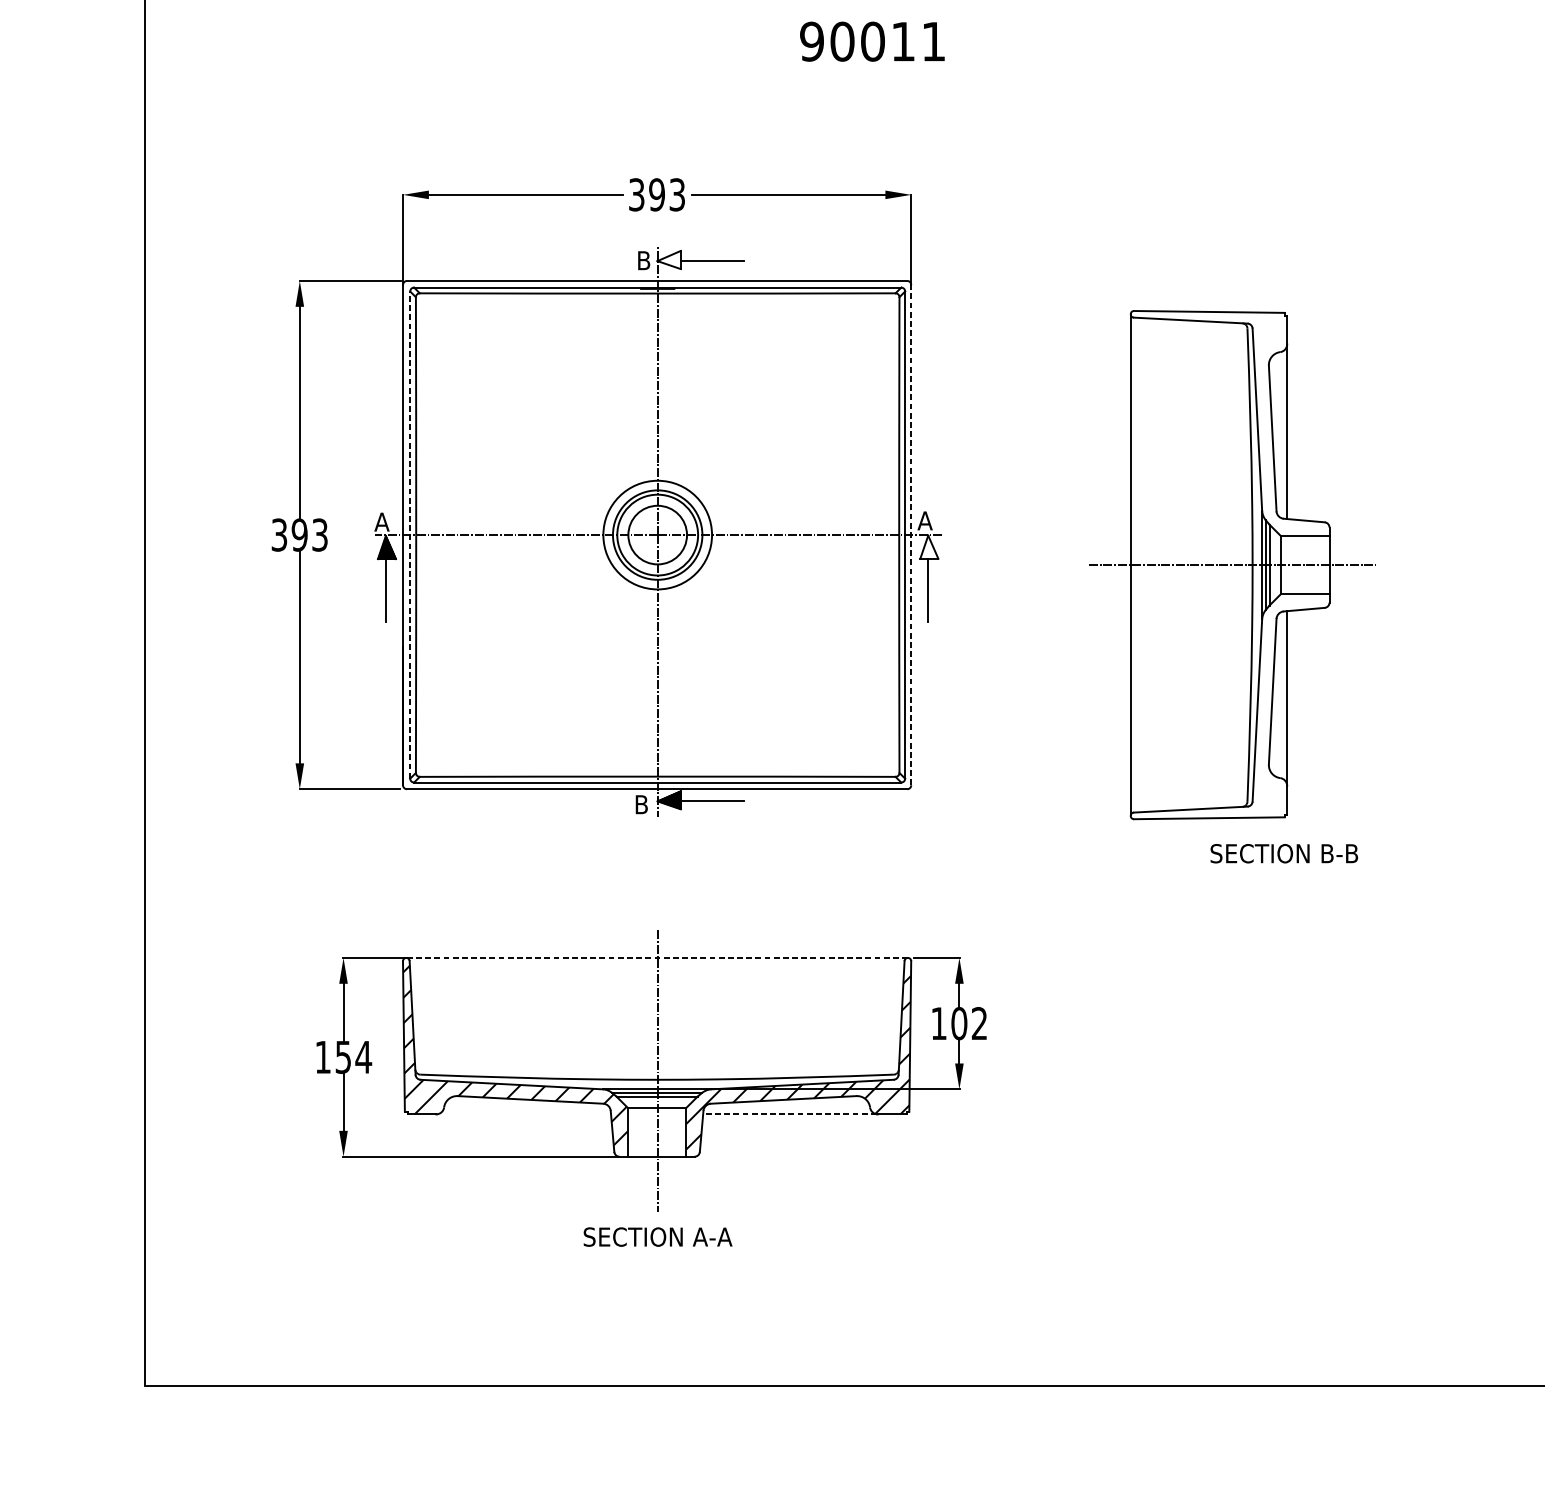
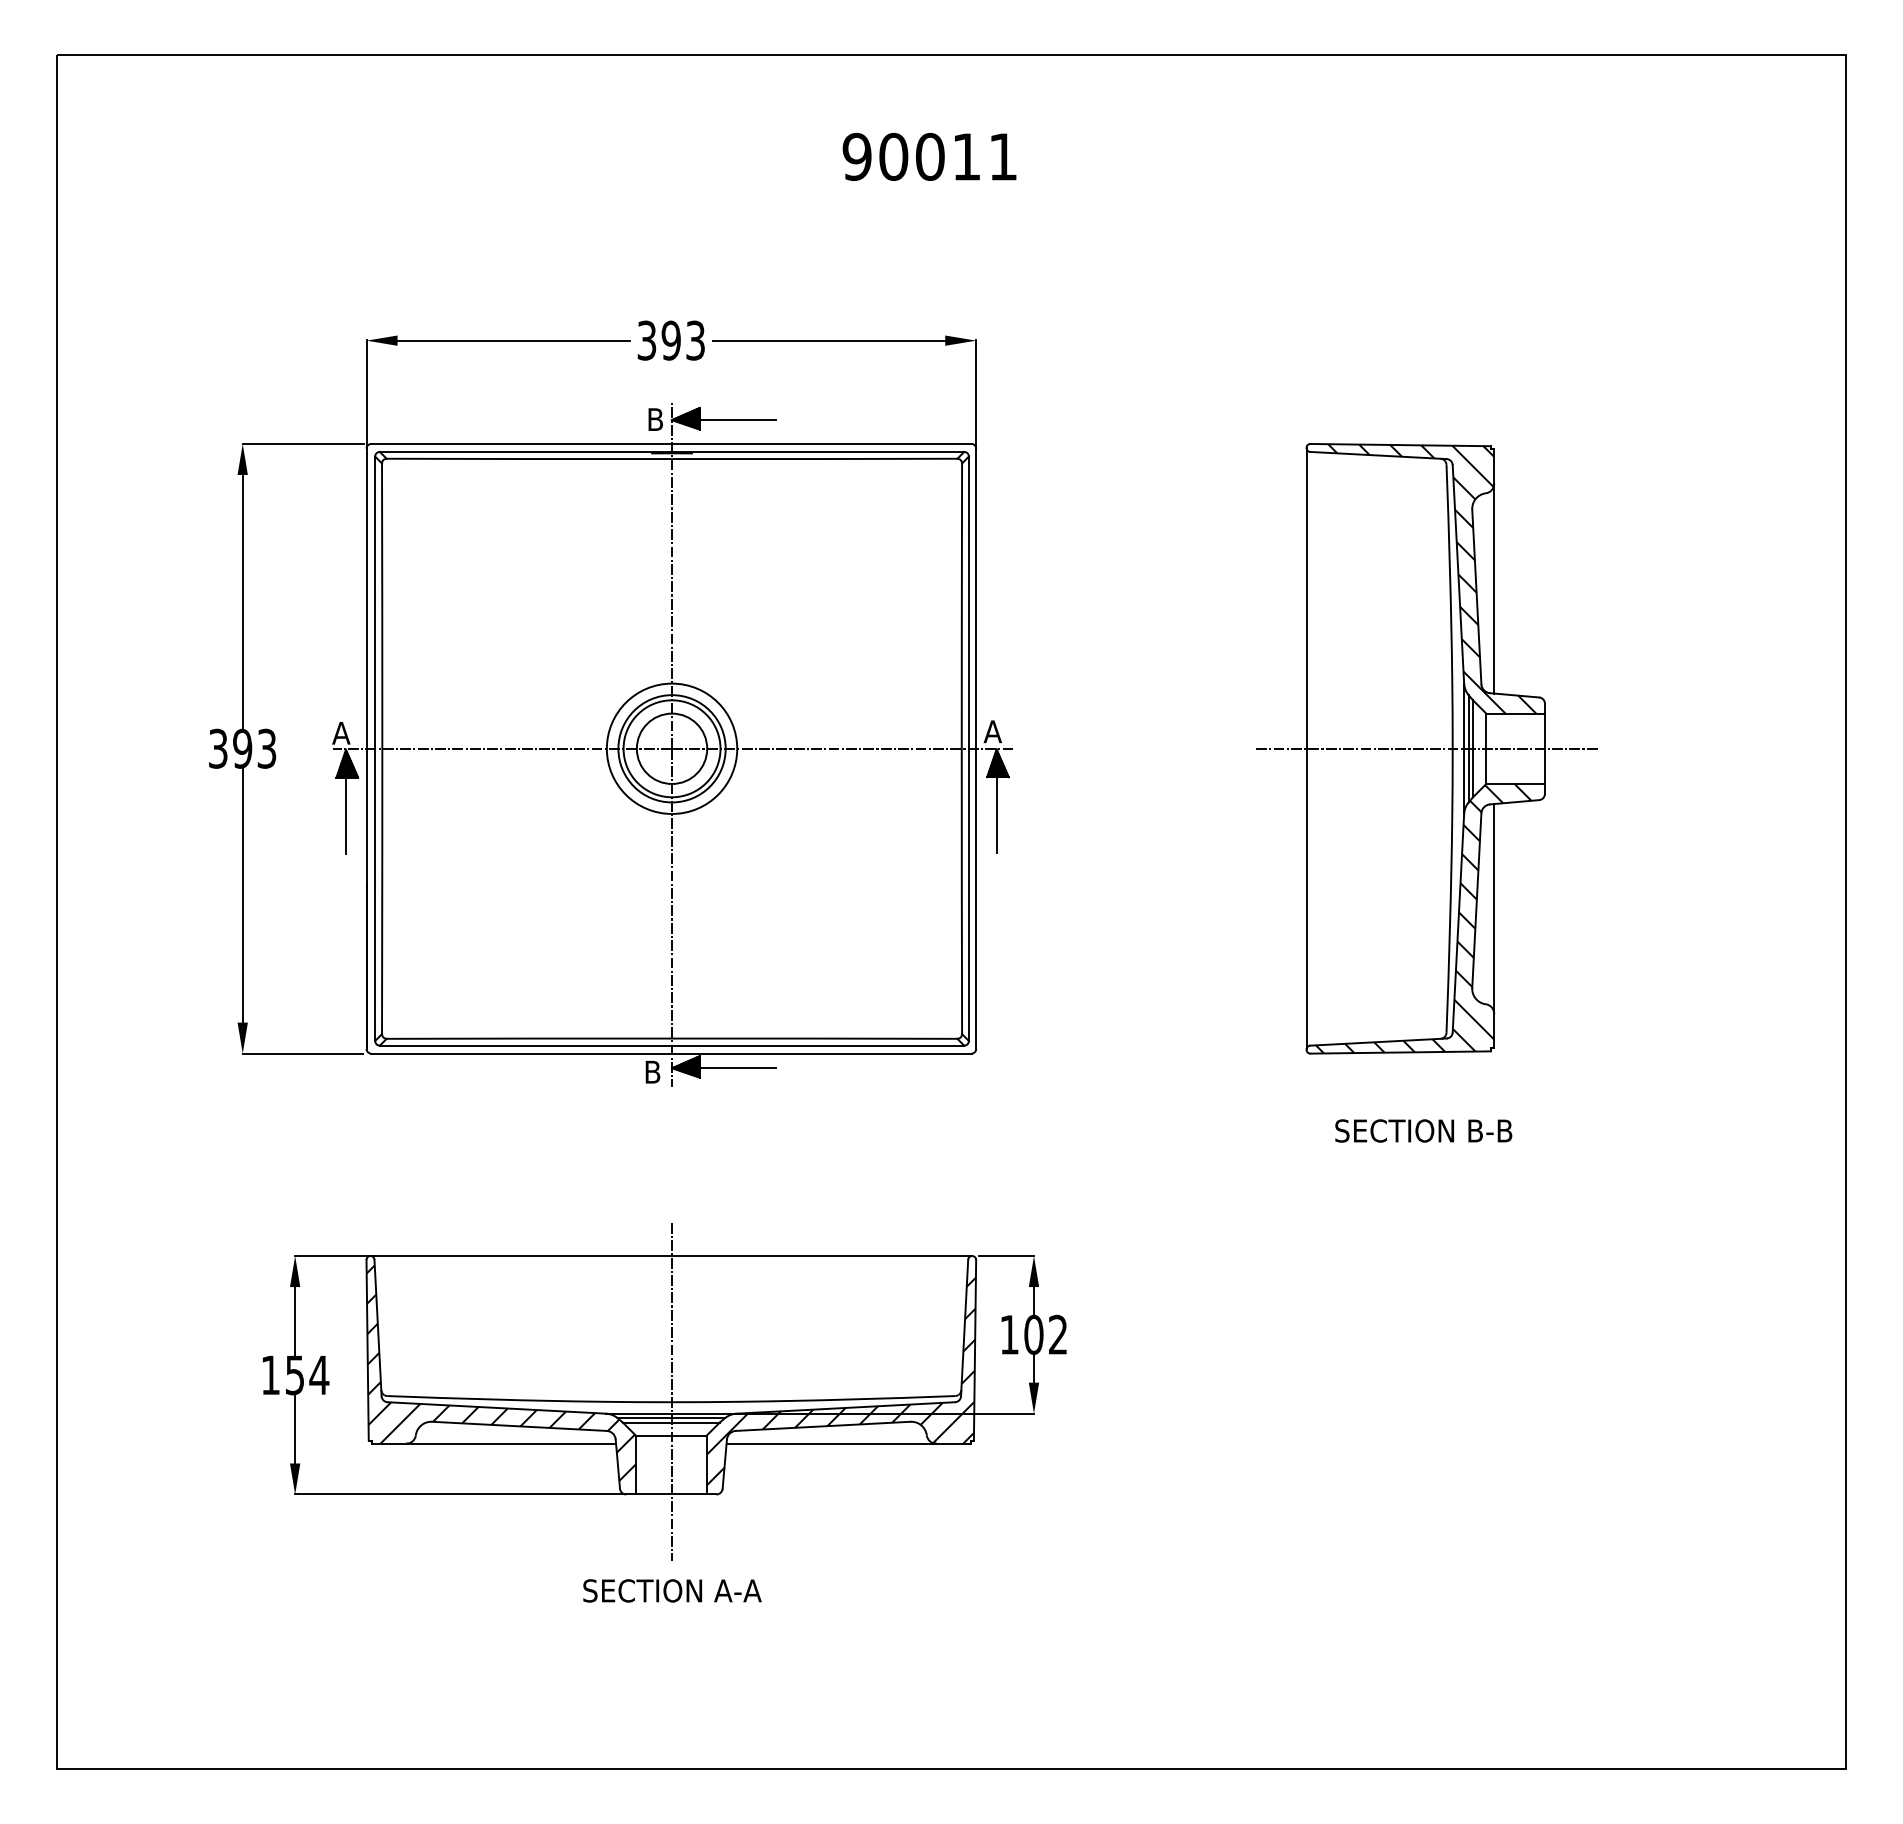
hatch: (668, 259) -> (685, 418), added
line: (410, 534) -> (375, 748), dashed -> solid
line: (911, 534) -> (976, 748), dashed -> solid
hatch: (929, 547) -> (997, 763), added
part: (1230, 564) -> (1426, 748), moved
line: (658, 958) -> (672, 1256), dashed -> solid
line: (524, 1114) -> (512, 1443), added
line: (789, 1114) -> (830, 1443), dashed -> solid

